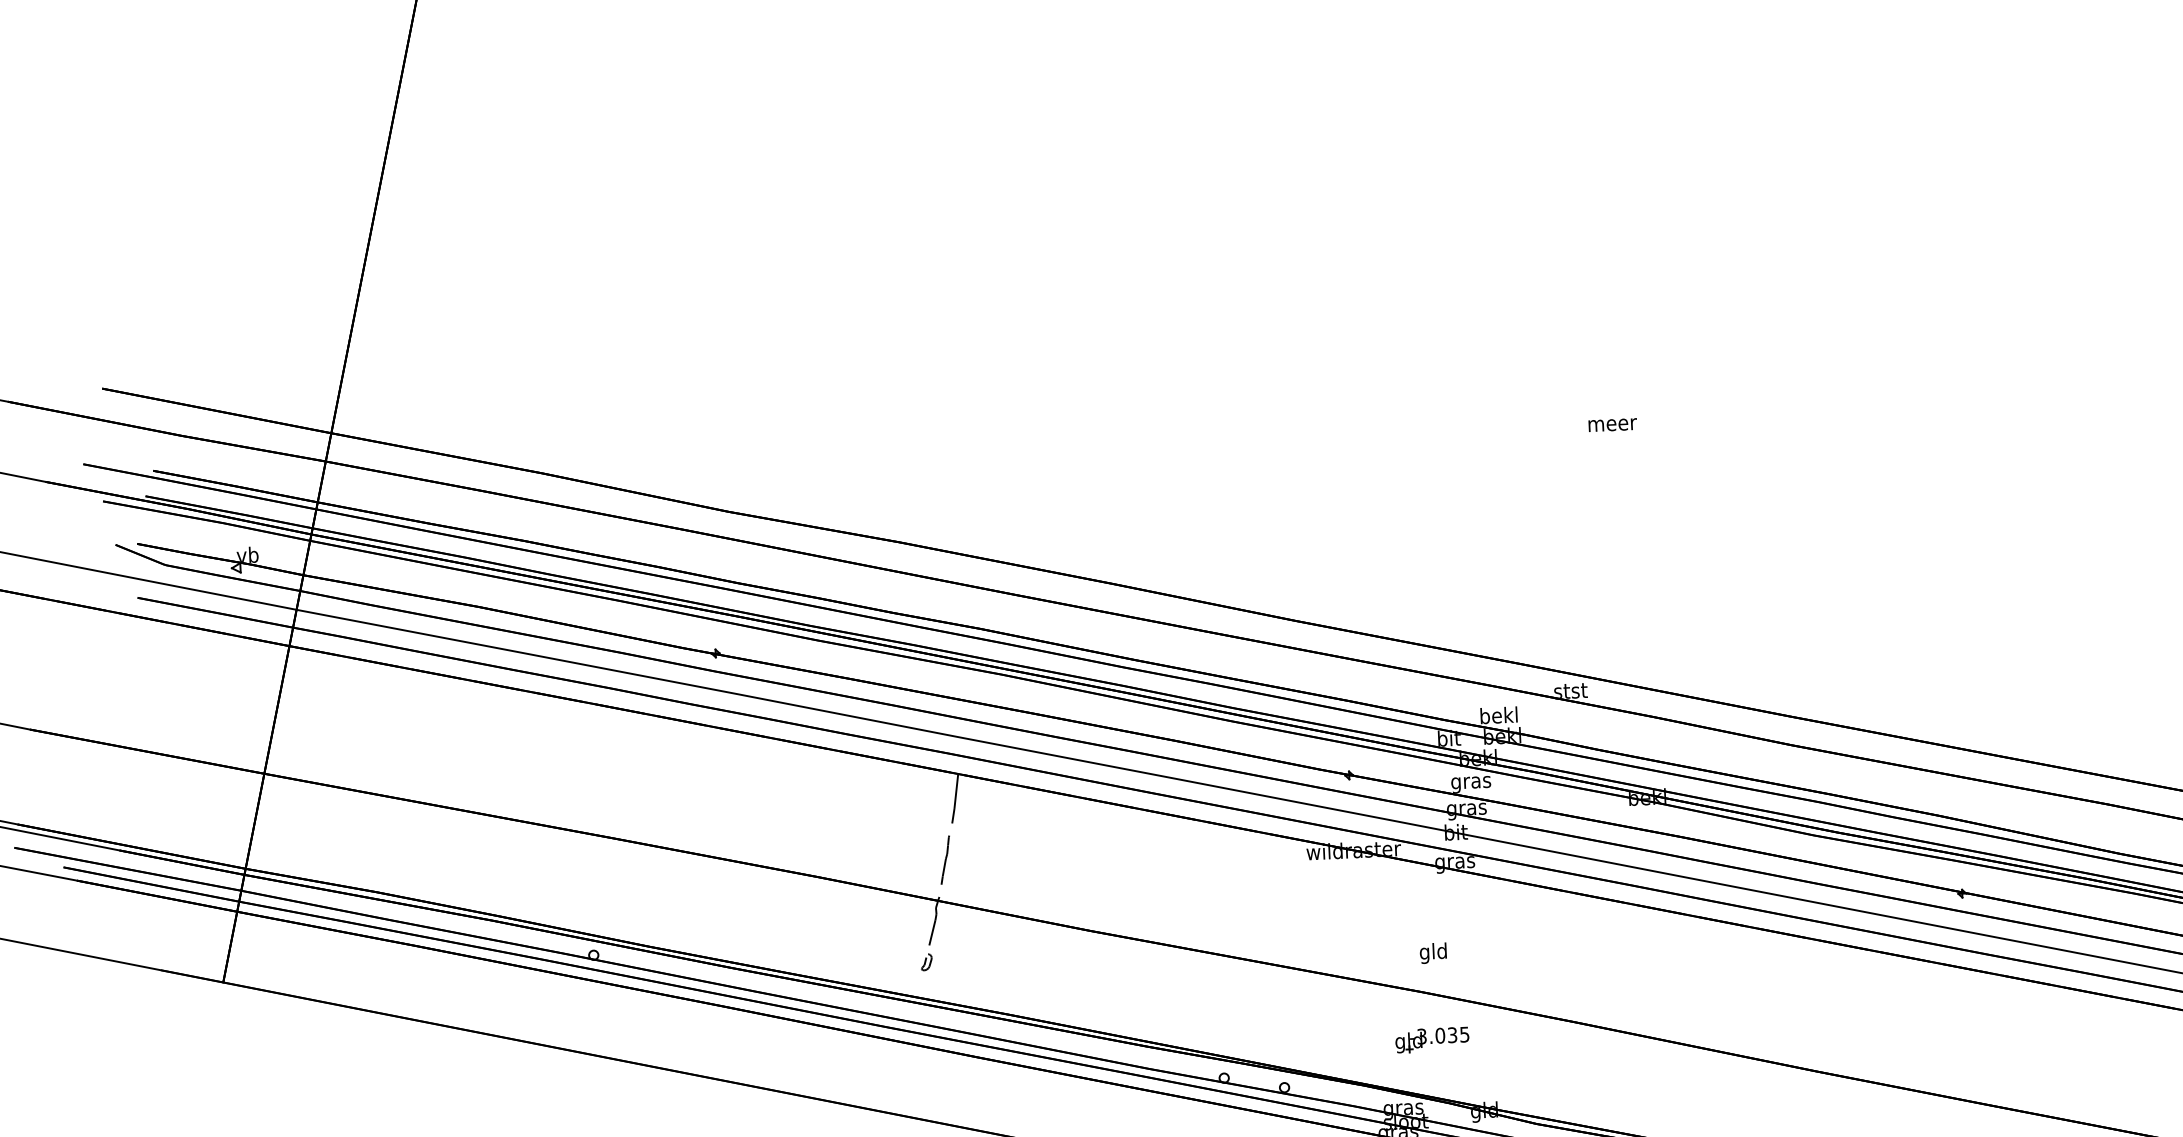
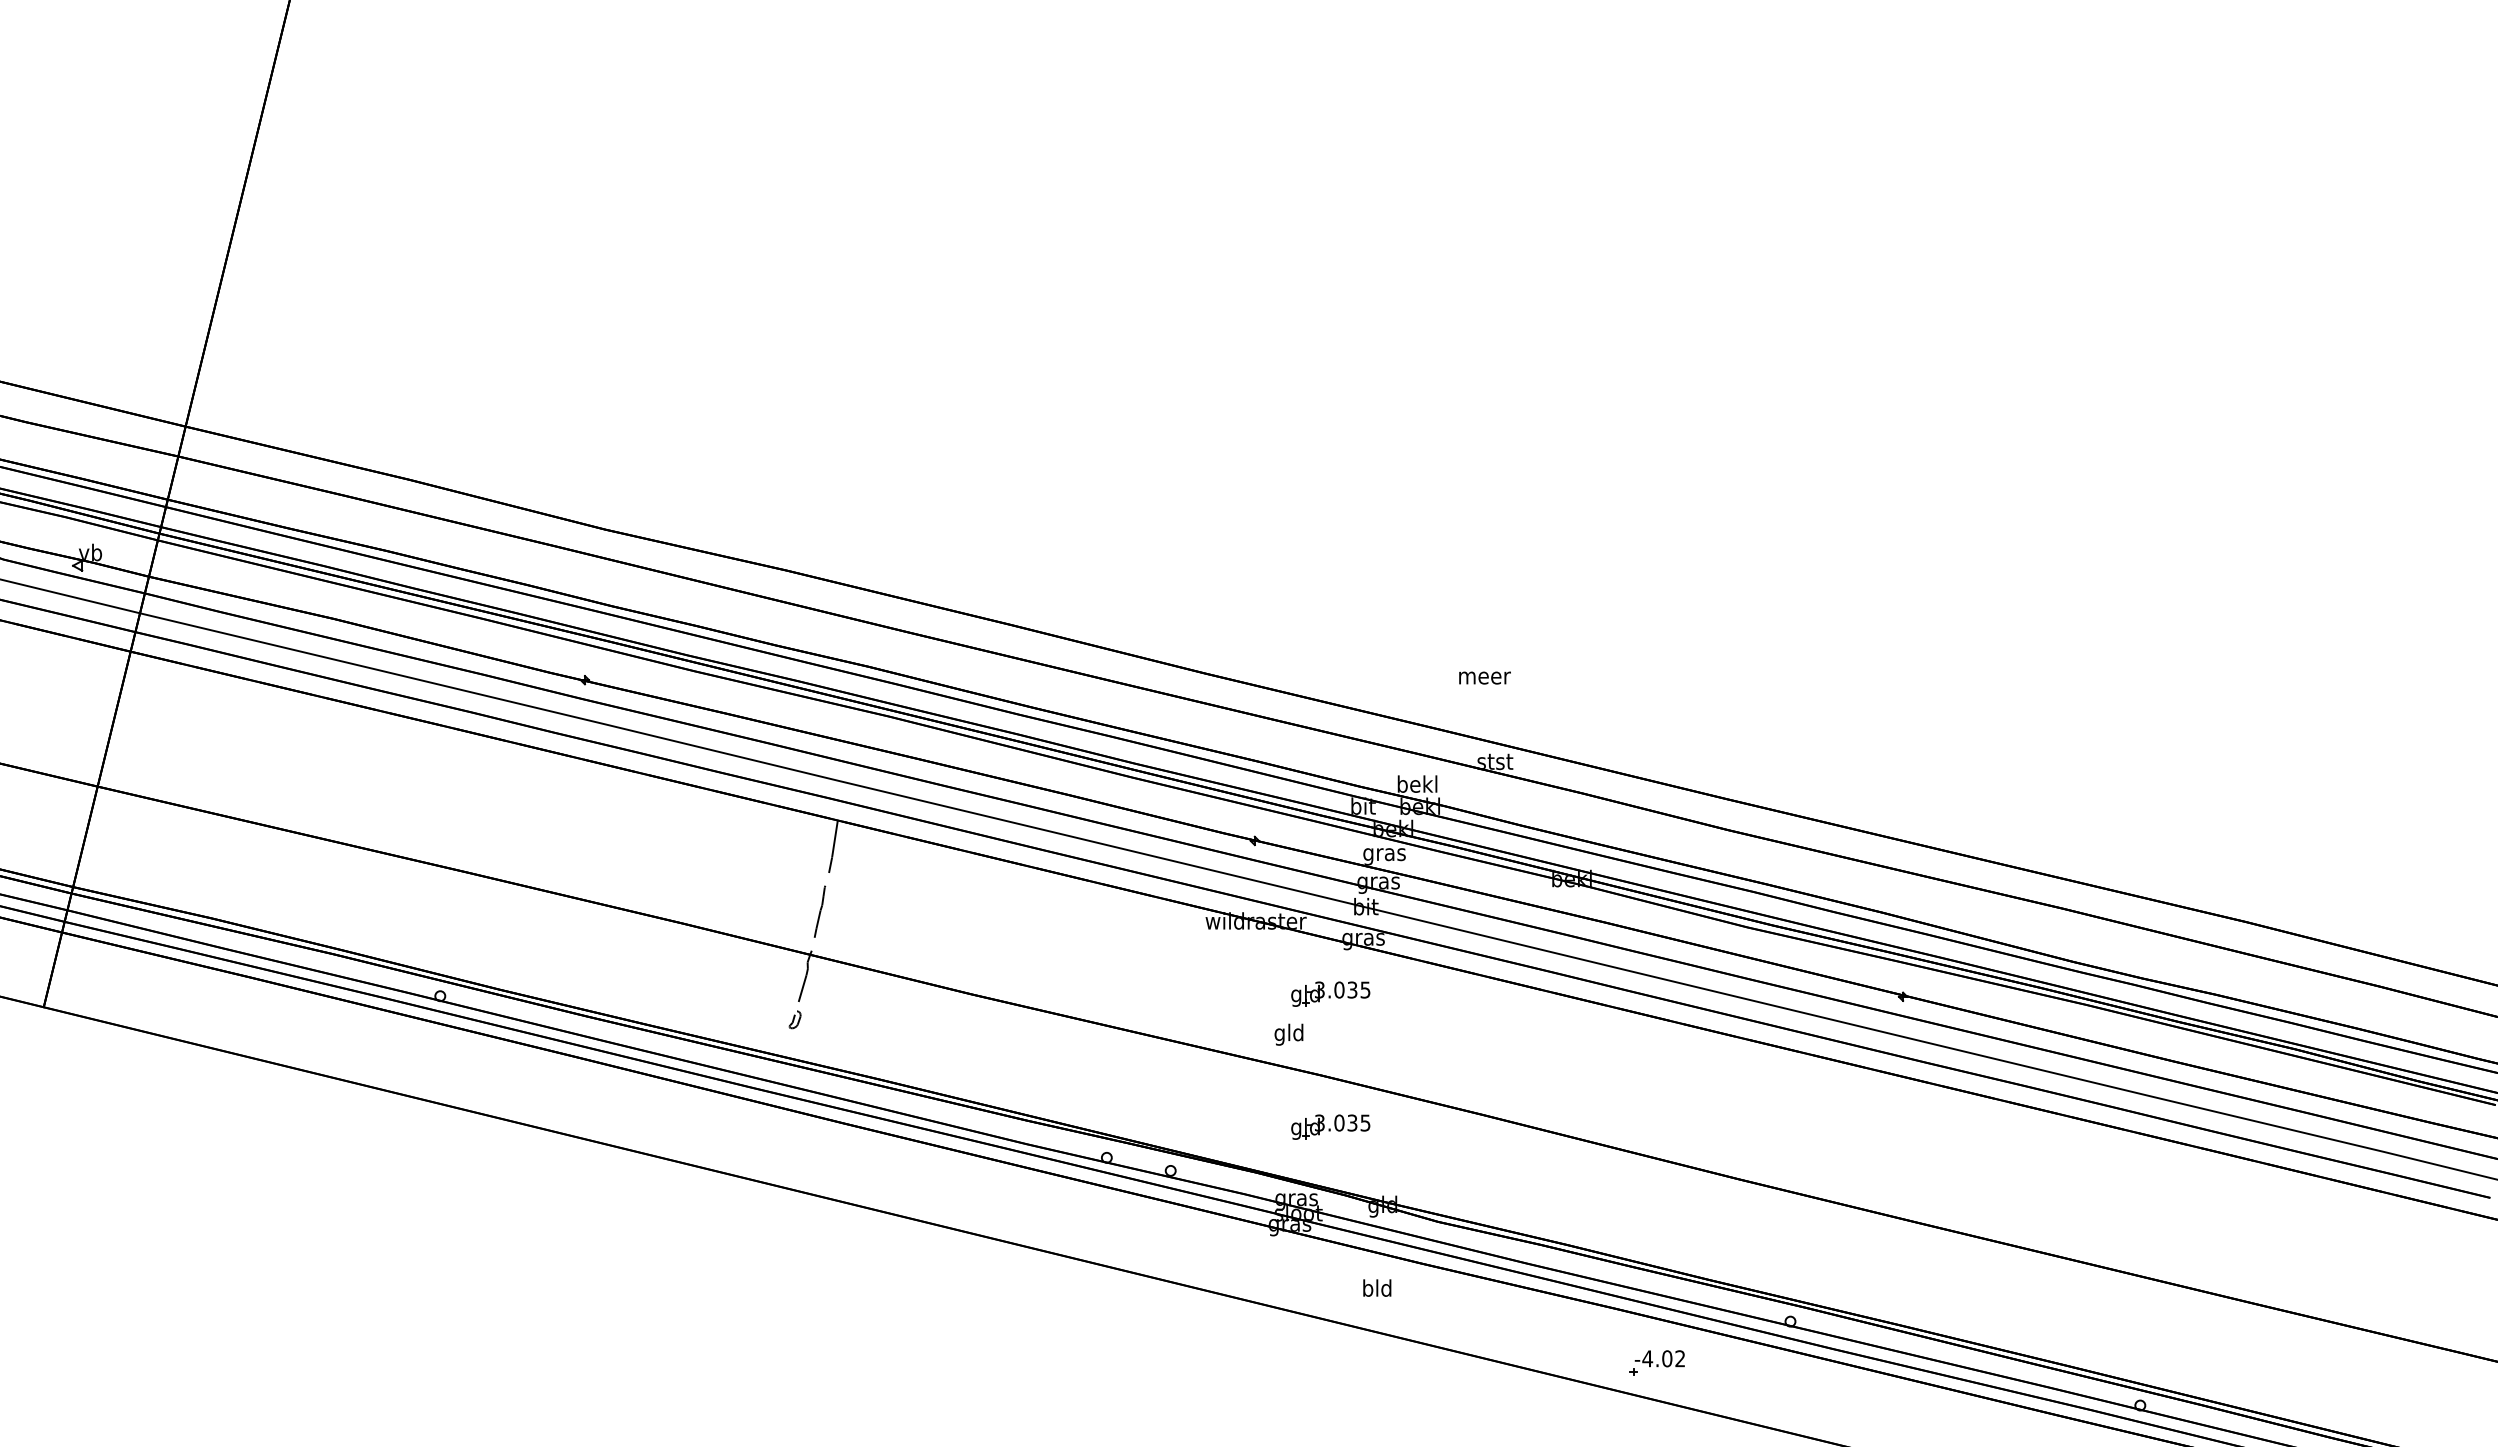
text: (1612, 424) -> (1484, 677), moved
part: (1426, 914) -> (1330, 993), added
text: (1432, 953) -> (1288, 1034), moved

